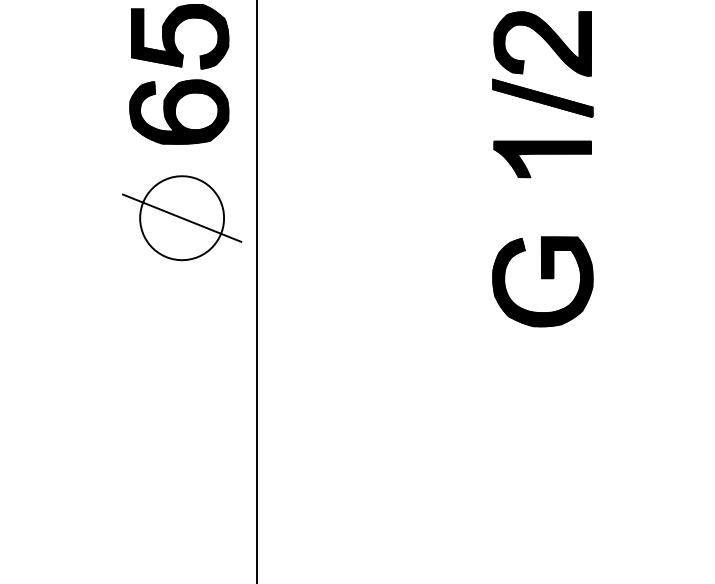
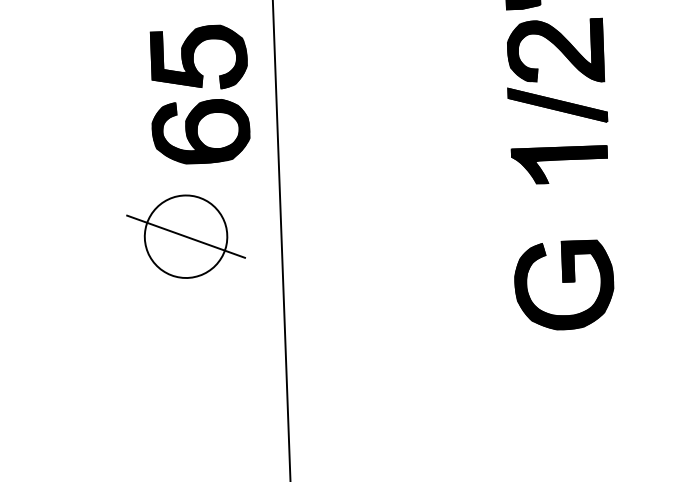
part: (182, 218) -> (186, 237), moved

